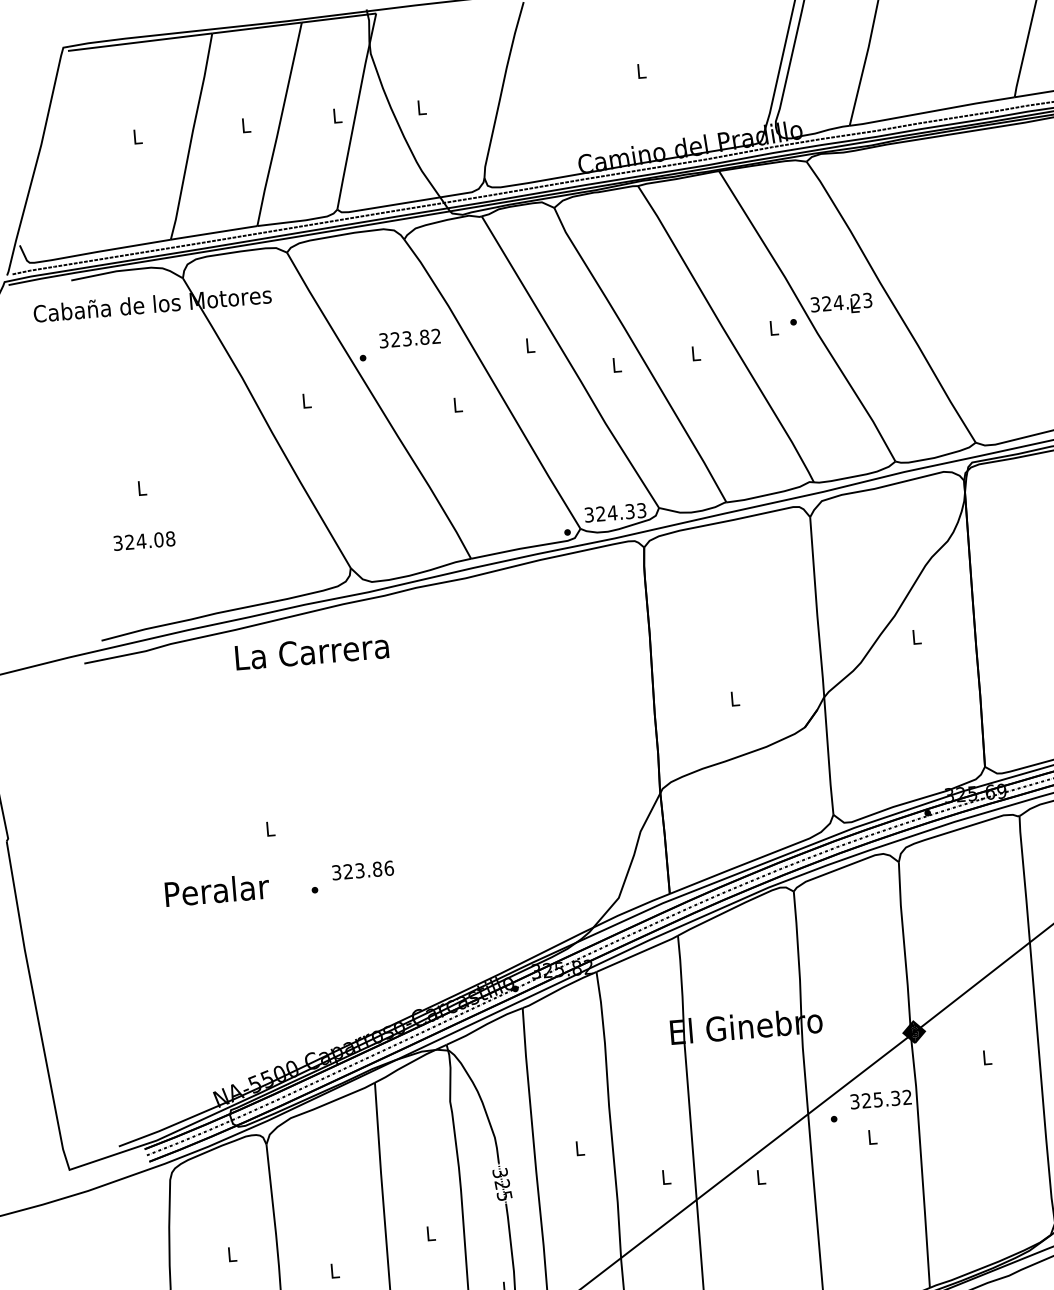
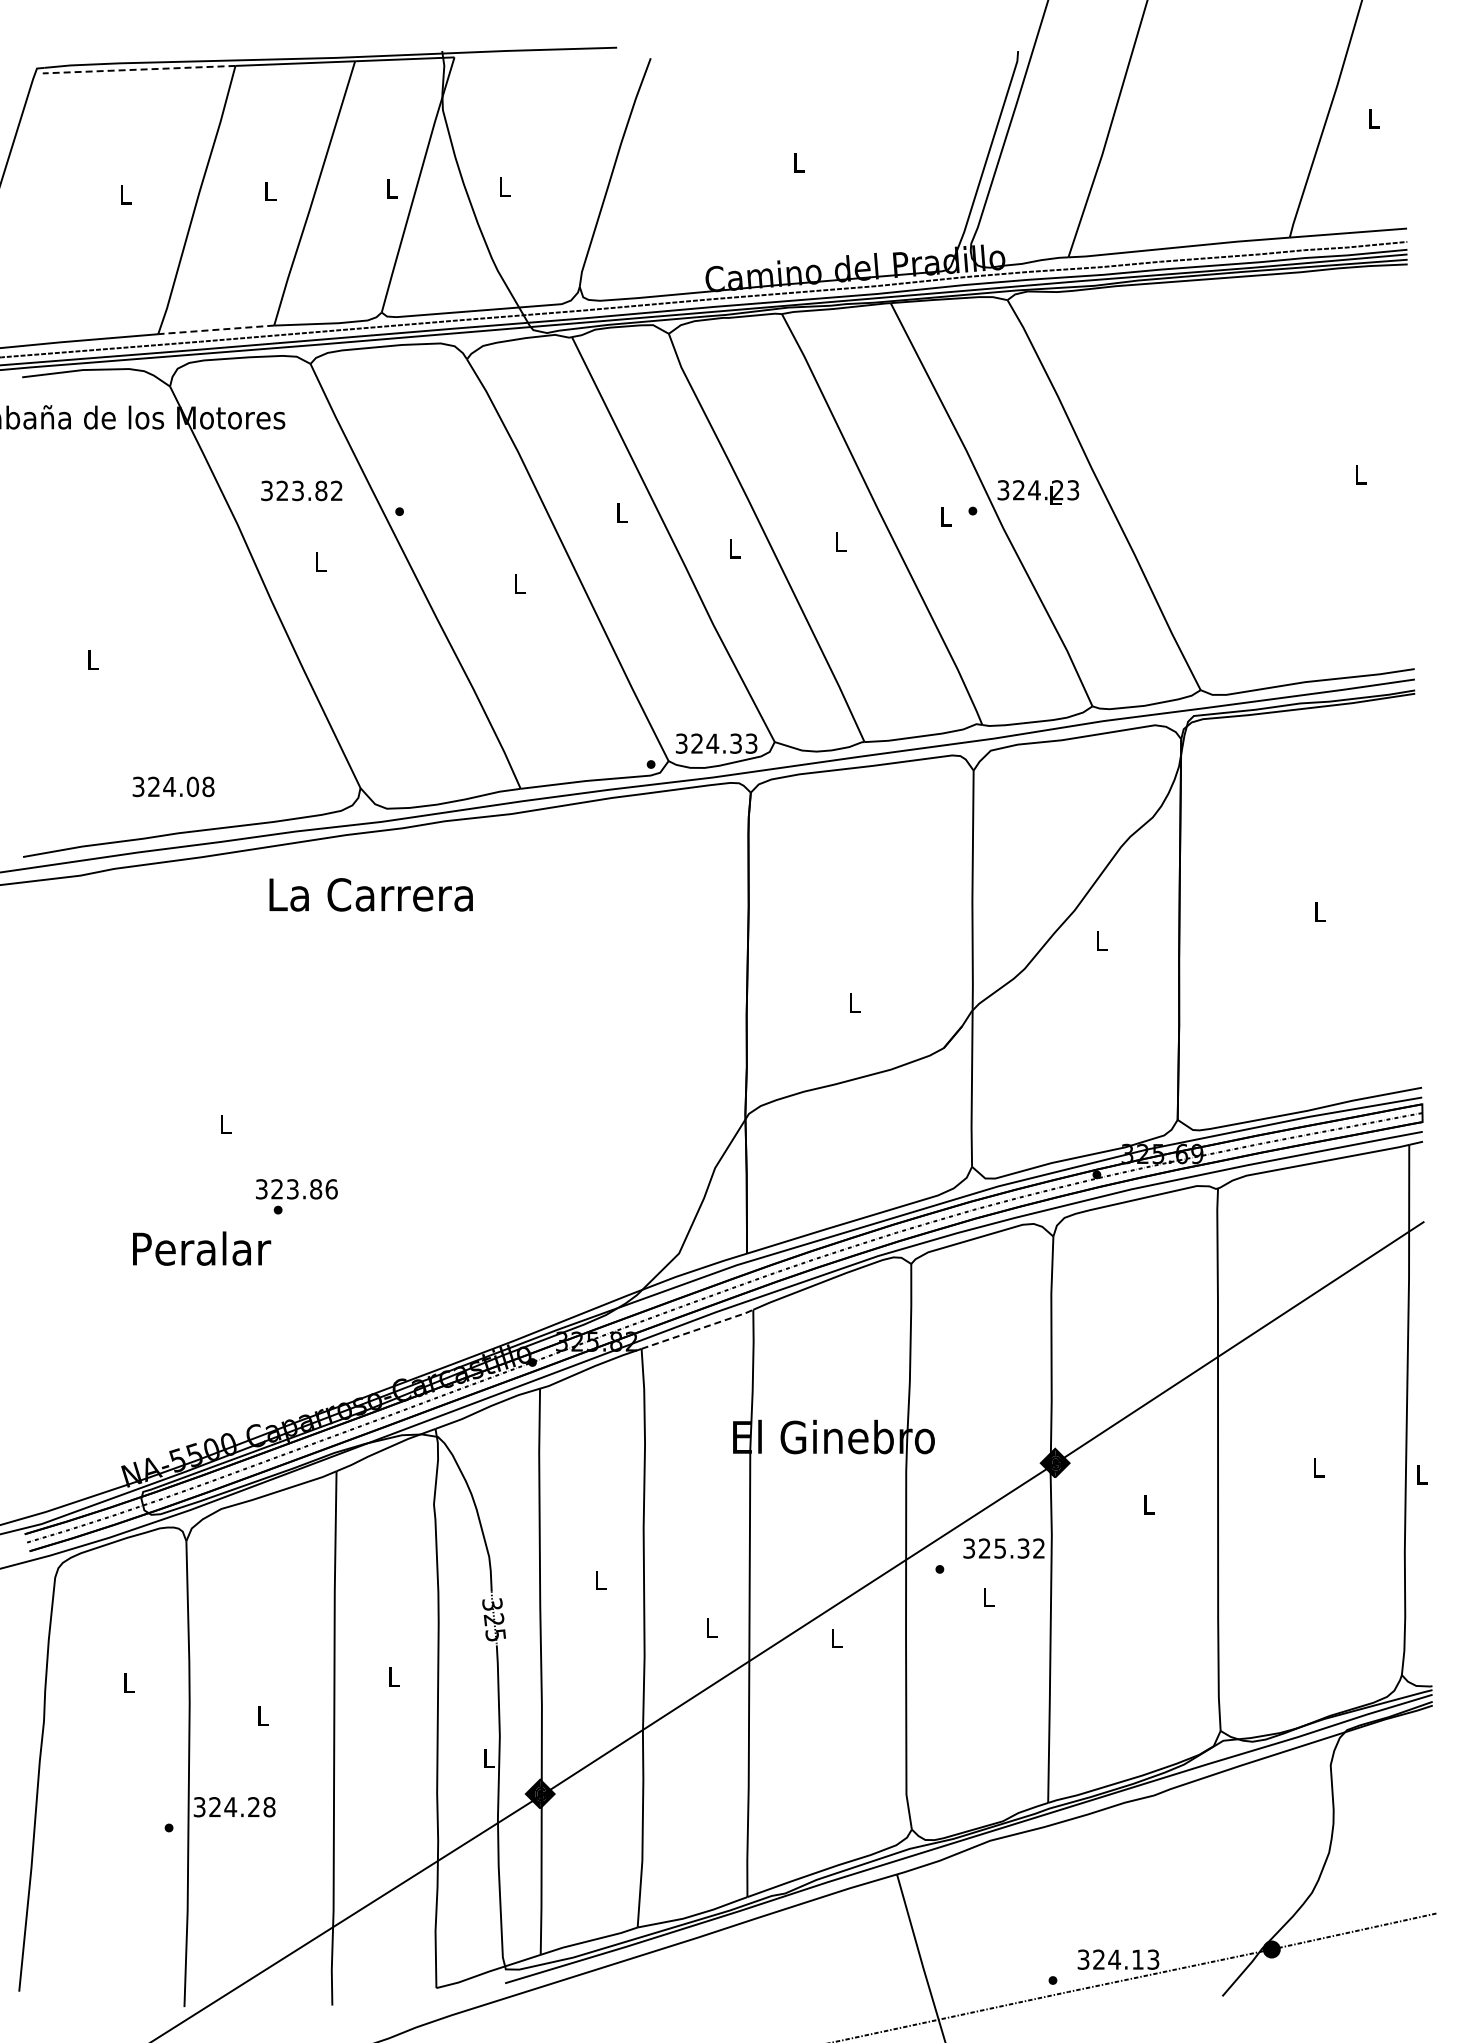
line: (139, 42) -> (138, 69), solid -> dashed
line: (212, 232) -> (214, 329), solid -> dashed
text: (409, 338) -> (301, 490), moved
text: (144, 540) -> (173, 786), moved
text: (311, 651) -> (370, 894), moved
text: (362, 870) -> (296, 1189), moved
text: (217, 890) -> (202, 1248), moved
line: (638, 953) -> (698, 1329), solid -> dashed

